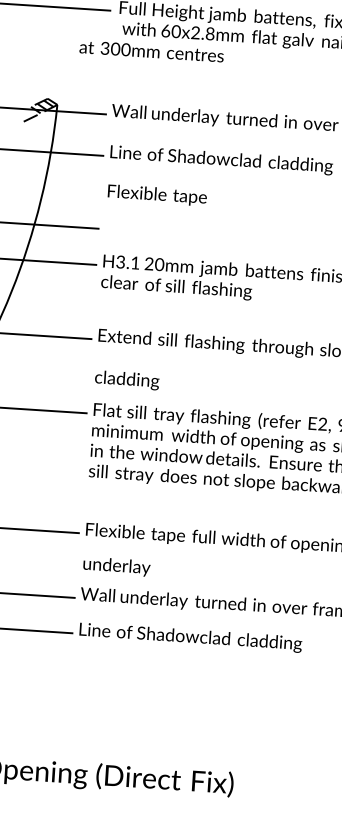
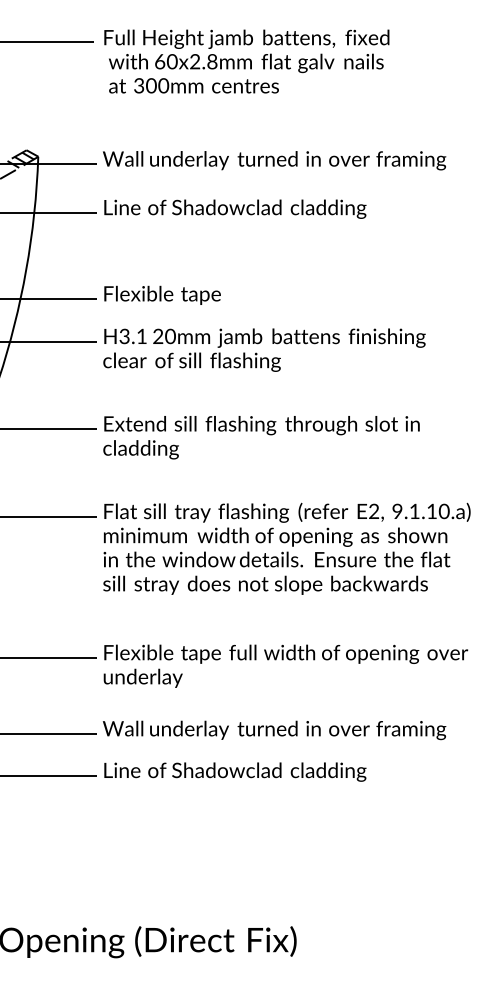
text: (151, 51) -> (193, 85), moved
text: (157, 194) -> (162, 294), moved
text: (126, 380) -> (140, 449), moved
text: (116, 565) -> (142, 677), moved

